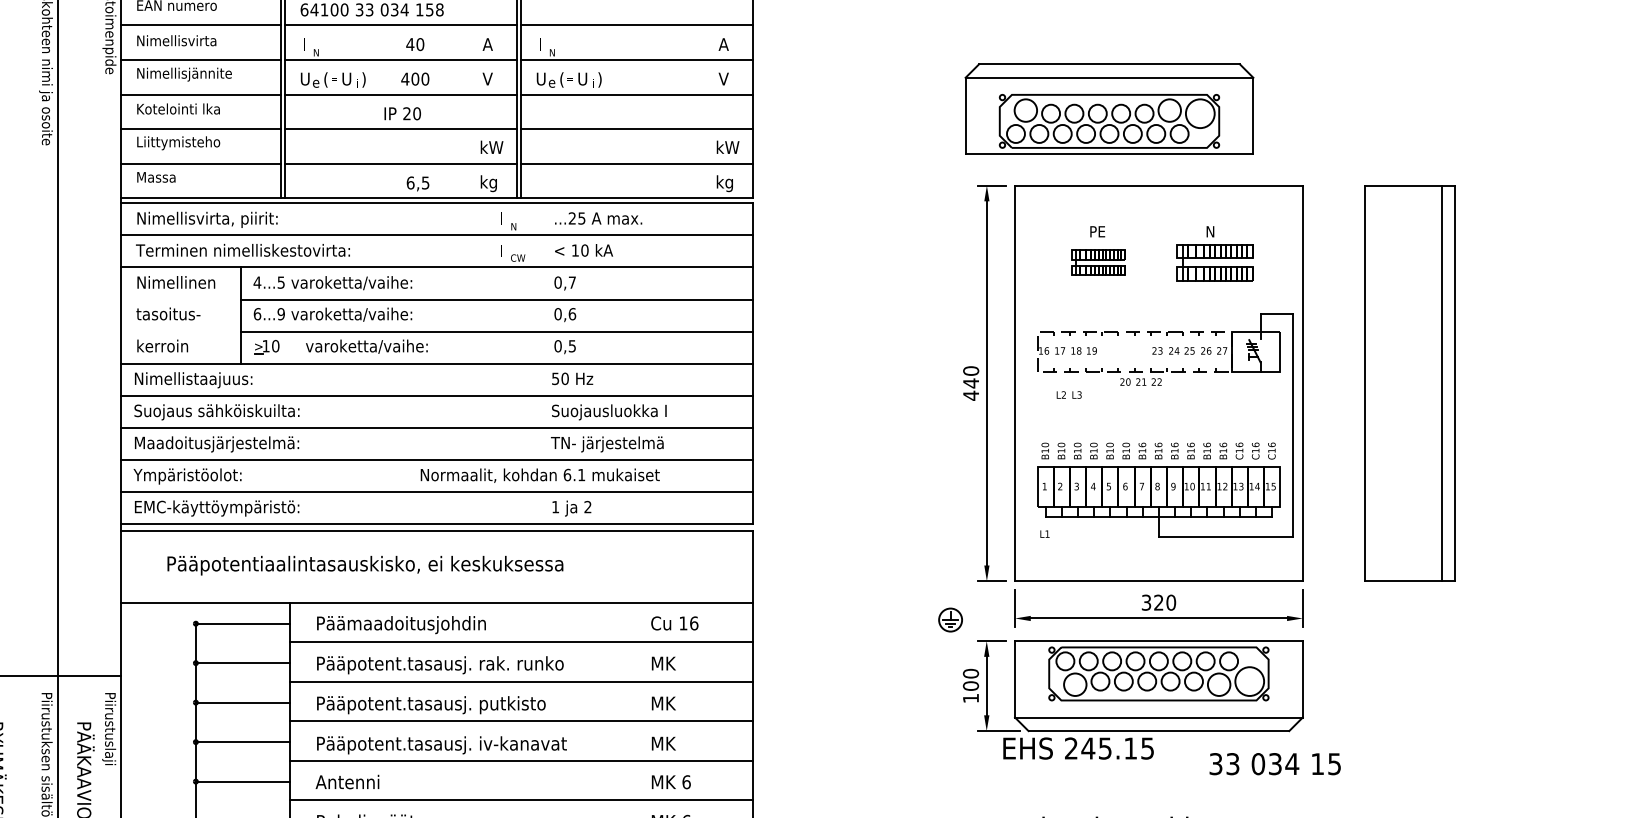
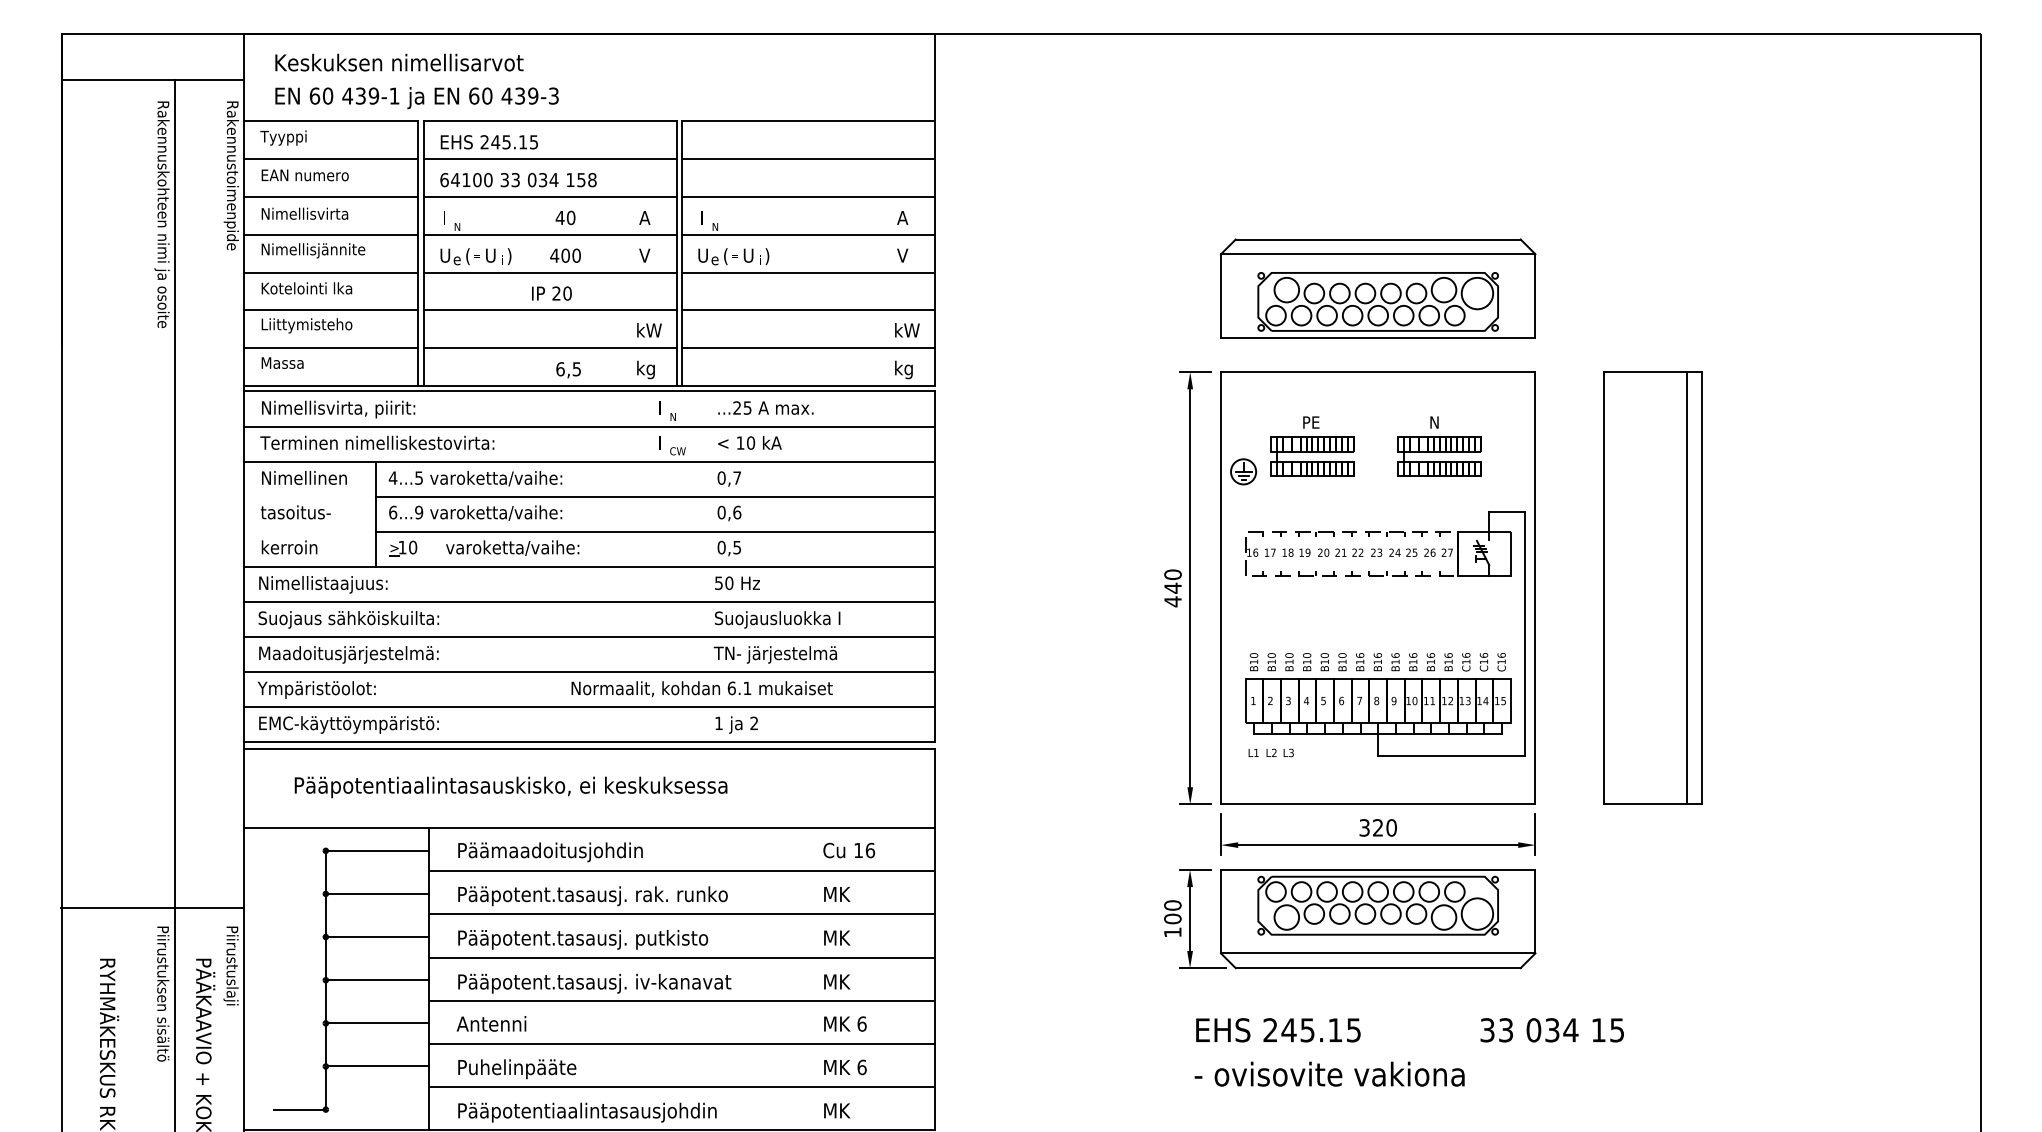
part: (1108, 109) -> (1377, 288), moved
part: (1098, 262) -> (1312, 456), size x1.43
text: (1140, 381) -> (1340, 552), moved
text: (1068, 394) -> (1279, 752), moved
part: (950, 619) -> (1243, 471), moved
text: (1078, 748) -> (1278, 1030), moved
text: (1274, 764) -> (1551, 1030), moved

